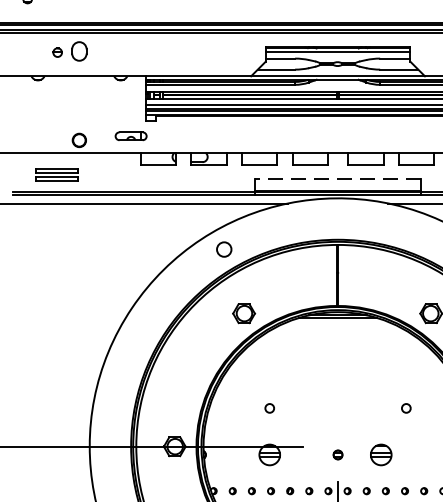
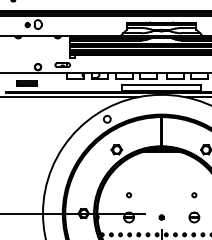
line: (337, 178) -> (161, 85), dashed -> solid
part: (381, 454) -> (194, 217), moved

